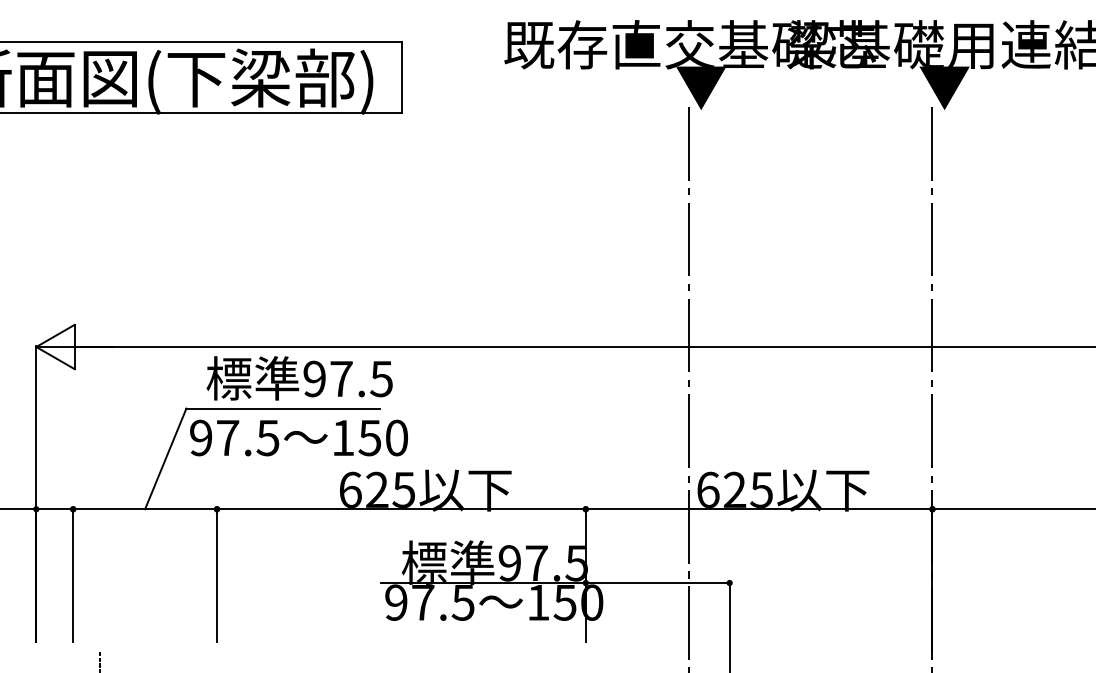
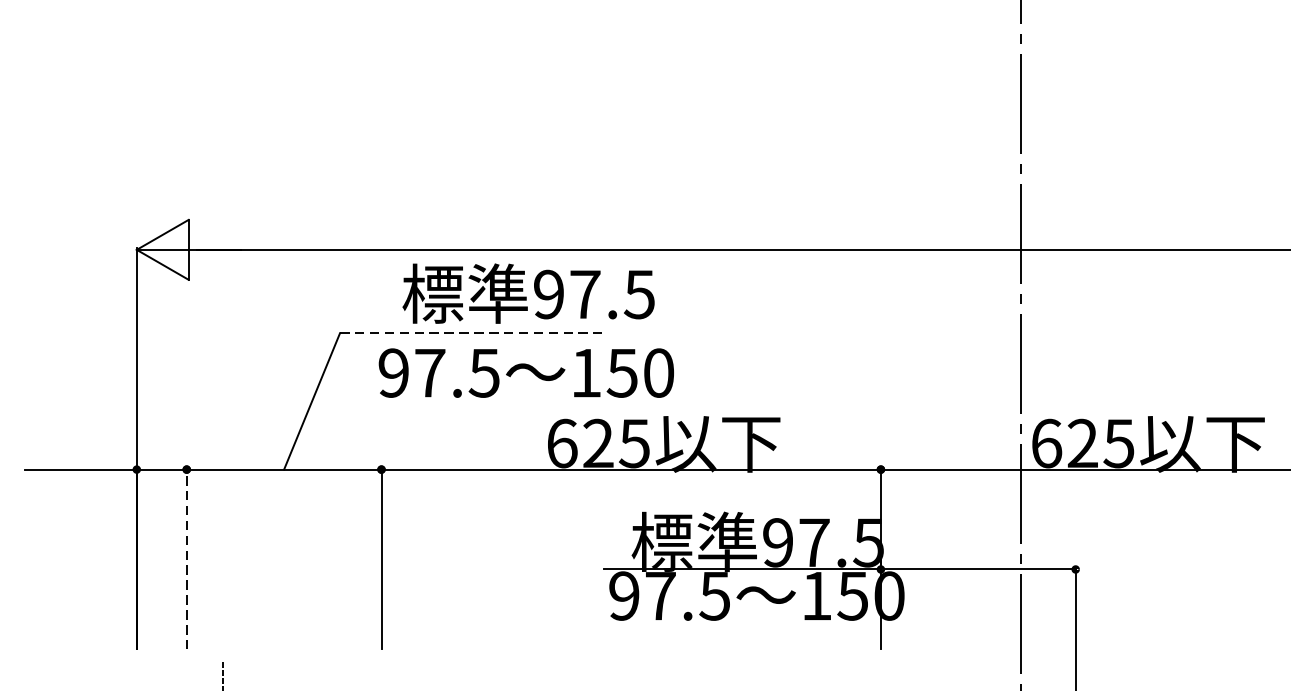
text: (299, 378) -> (528, 293), moved
line: (283, 408) -> (471, 333), solid -> dashed
text: (298, 437) -> (525, 372), moved
line: (73, 574) -> (187, 557), solid -> dashed

